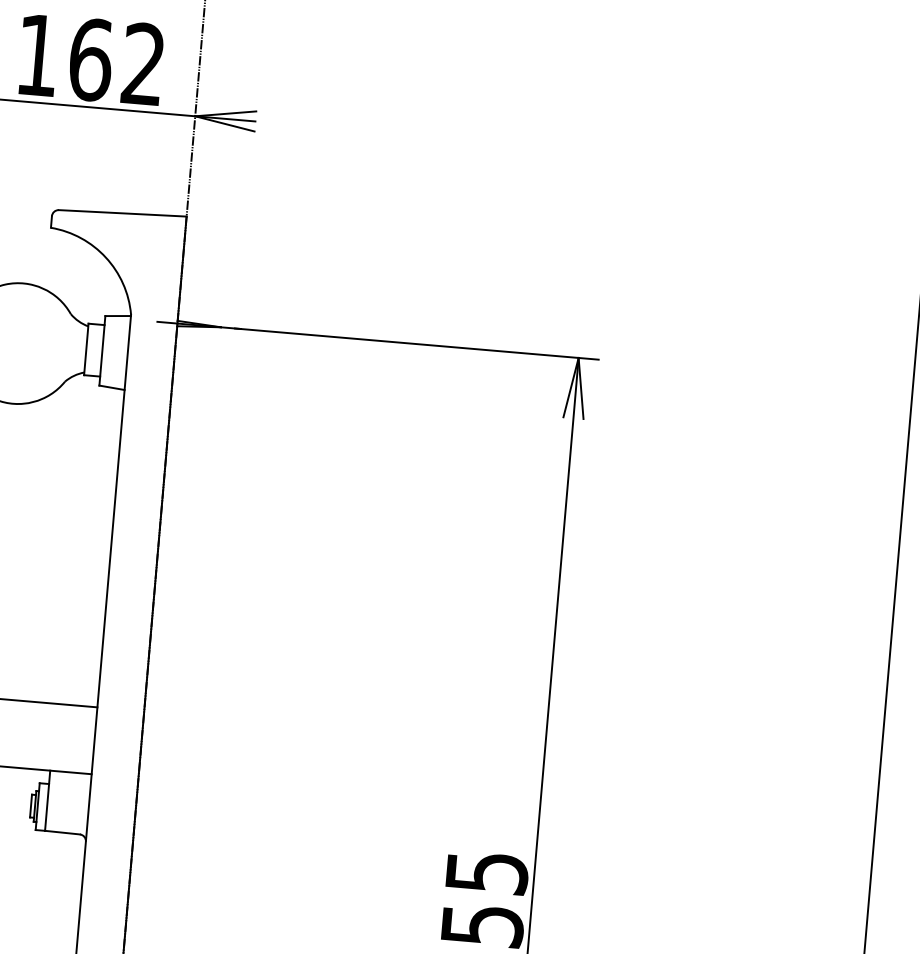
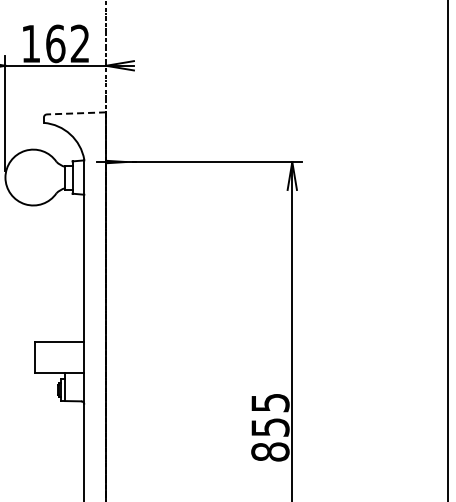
line: (122, 213) -> (76, 113), solid -> dashed

